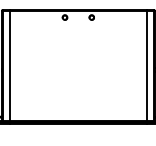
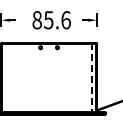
line: (10, 66) -> (6, 78), removed
line: (146, 66) -> (91, 78), solid -> dashed

